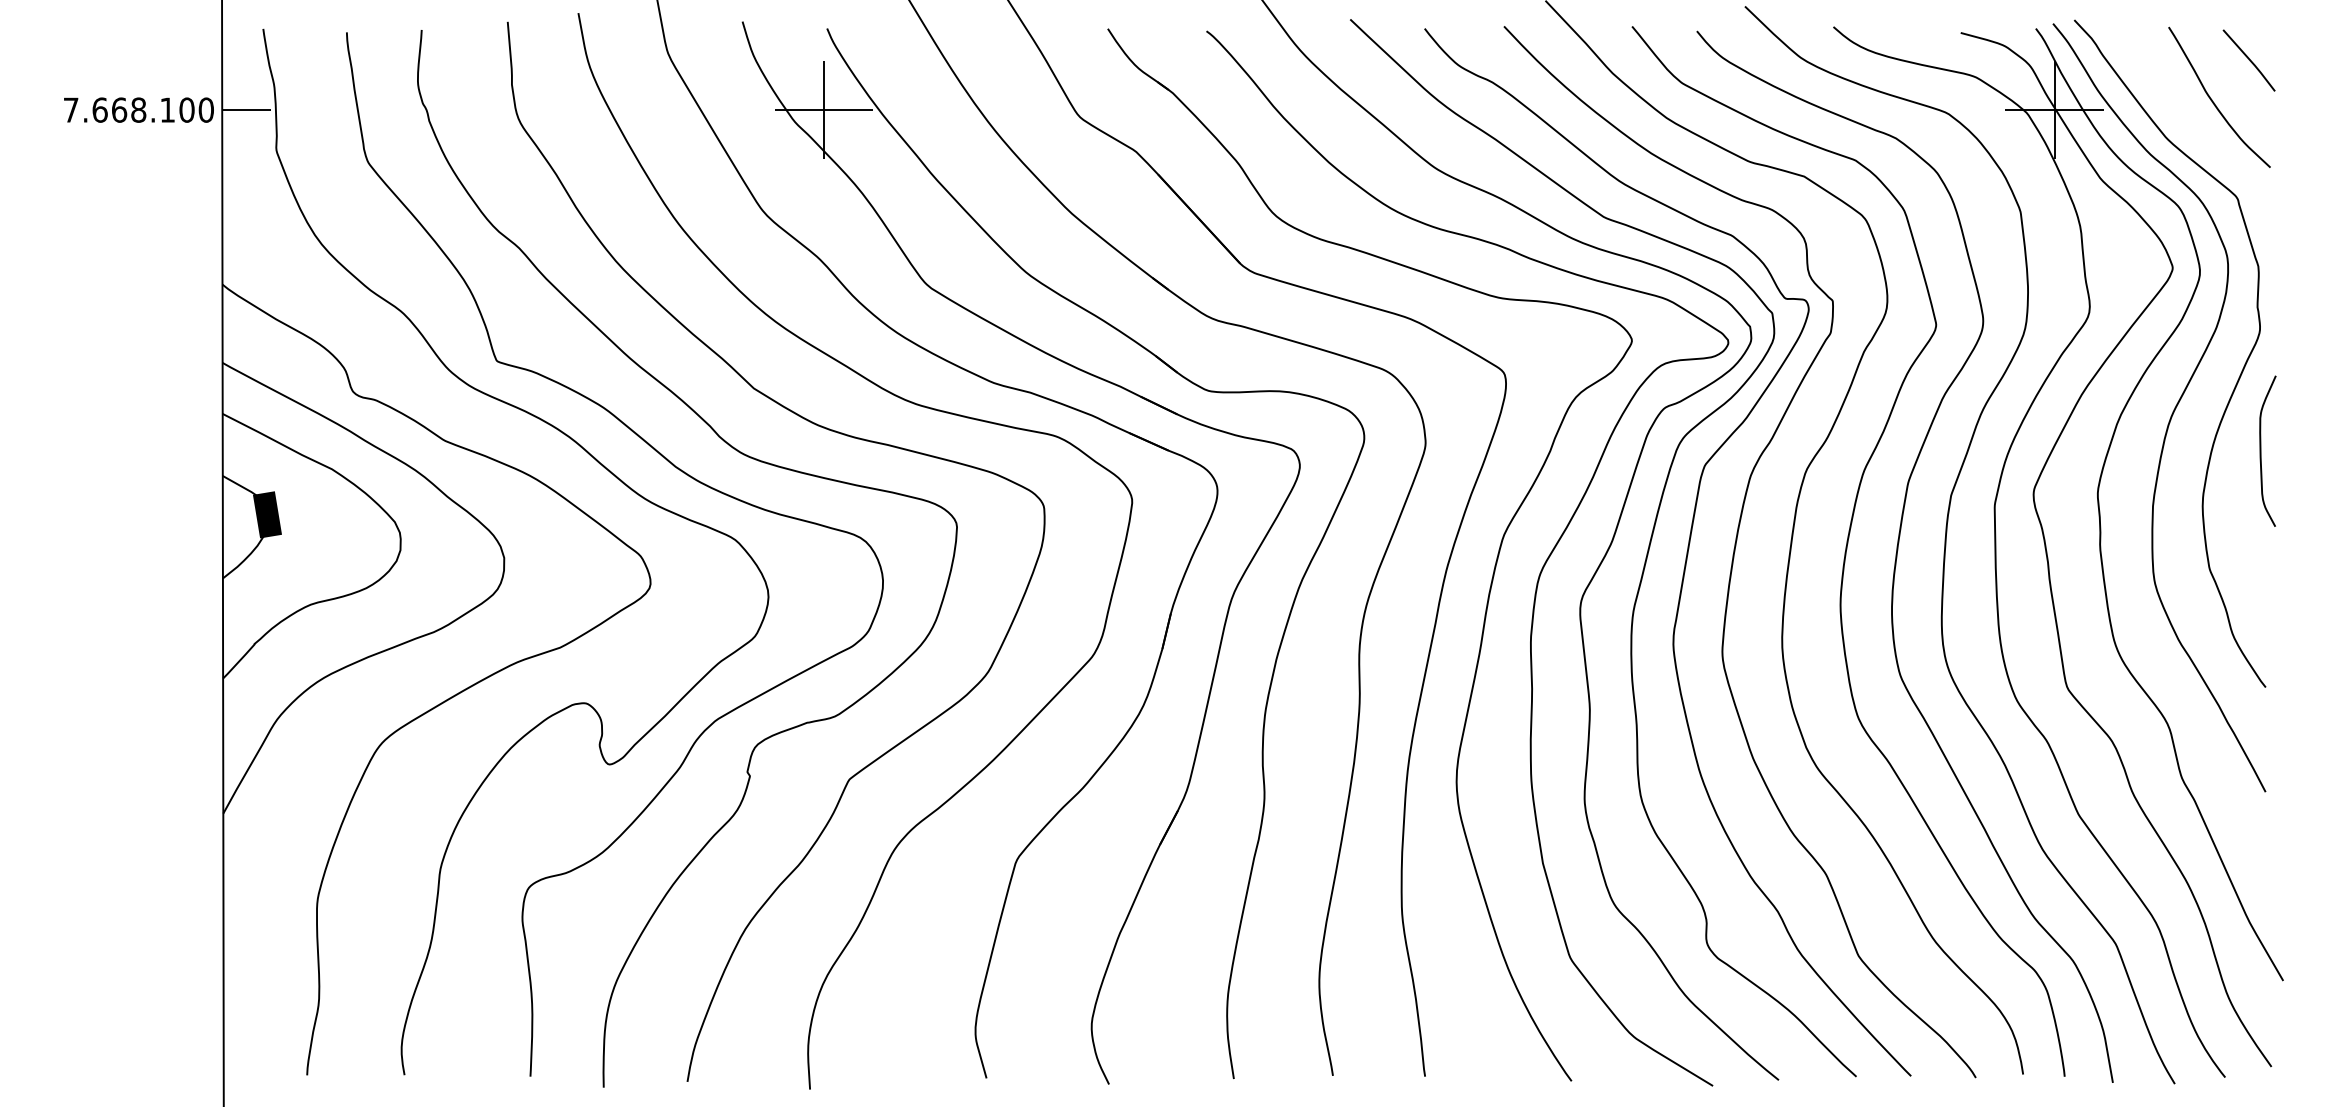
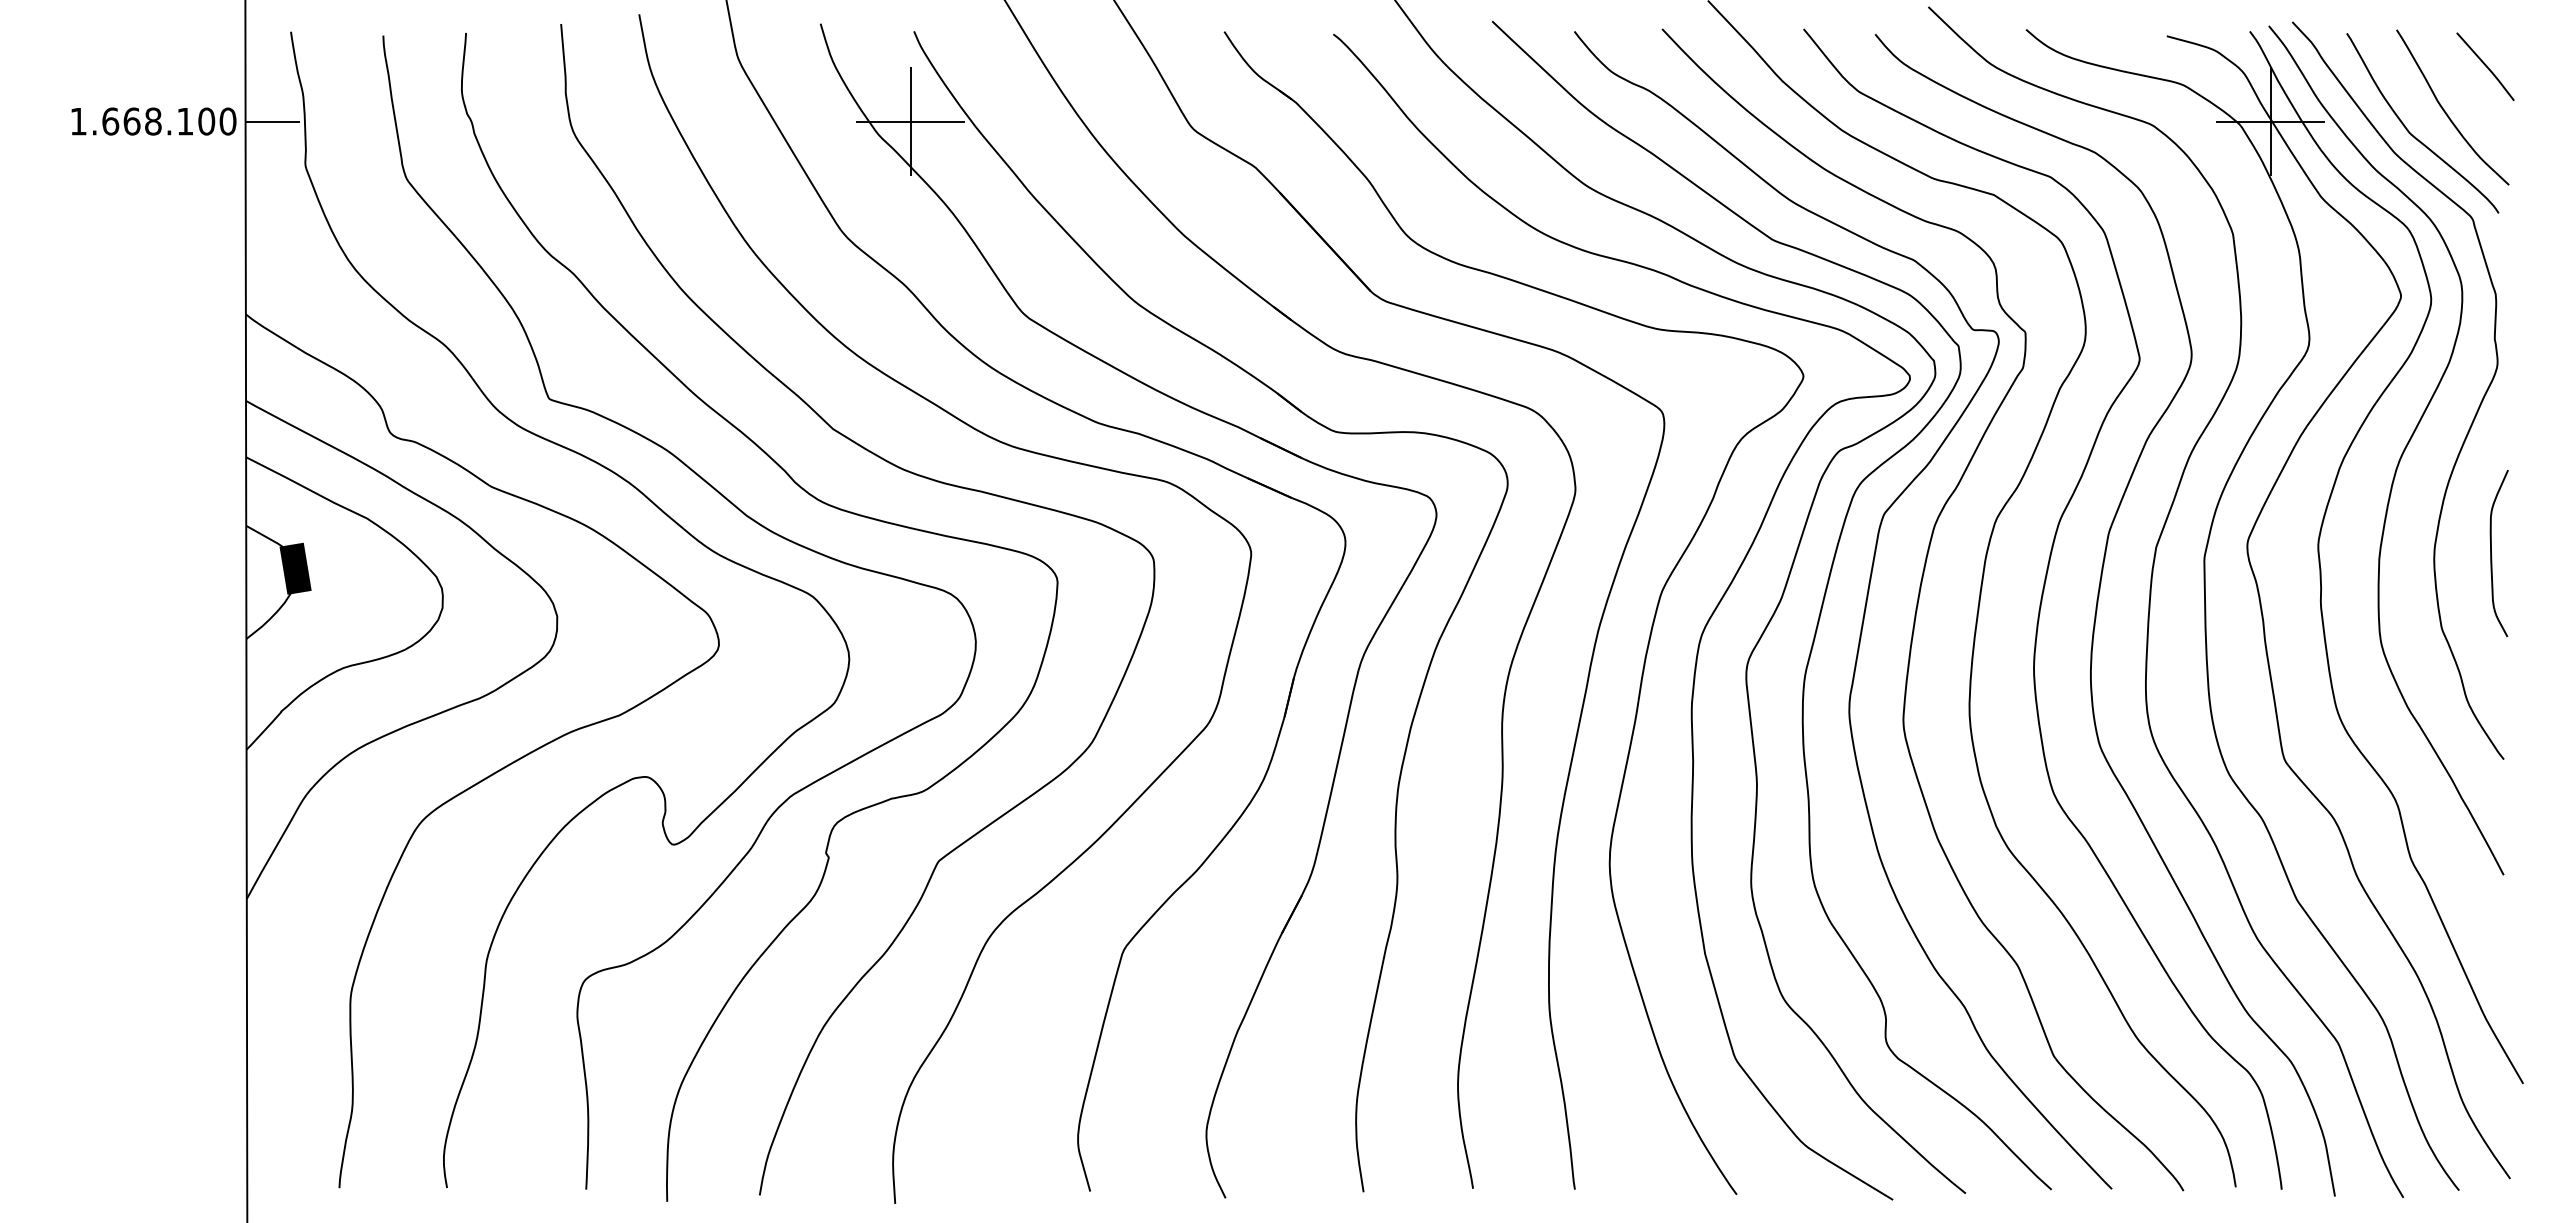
text: (71, 110) -> (78, 121), 7.668.100 -> 1.668.100
curve: (2185, 123) -> (2415, 136), added
curve: (2261, 453) -> (2492, 556), moved

